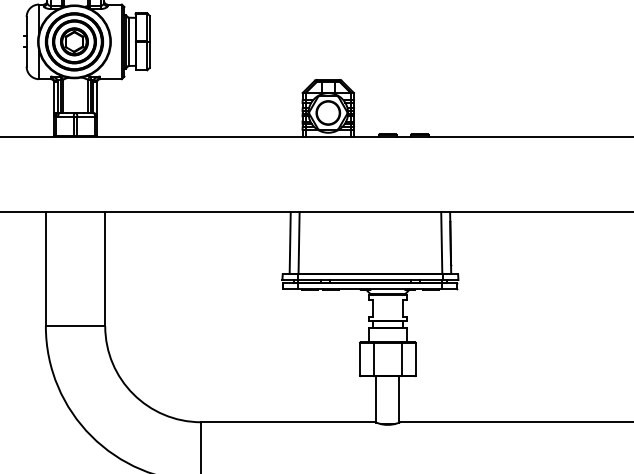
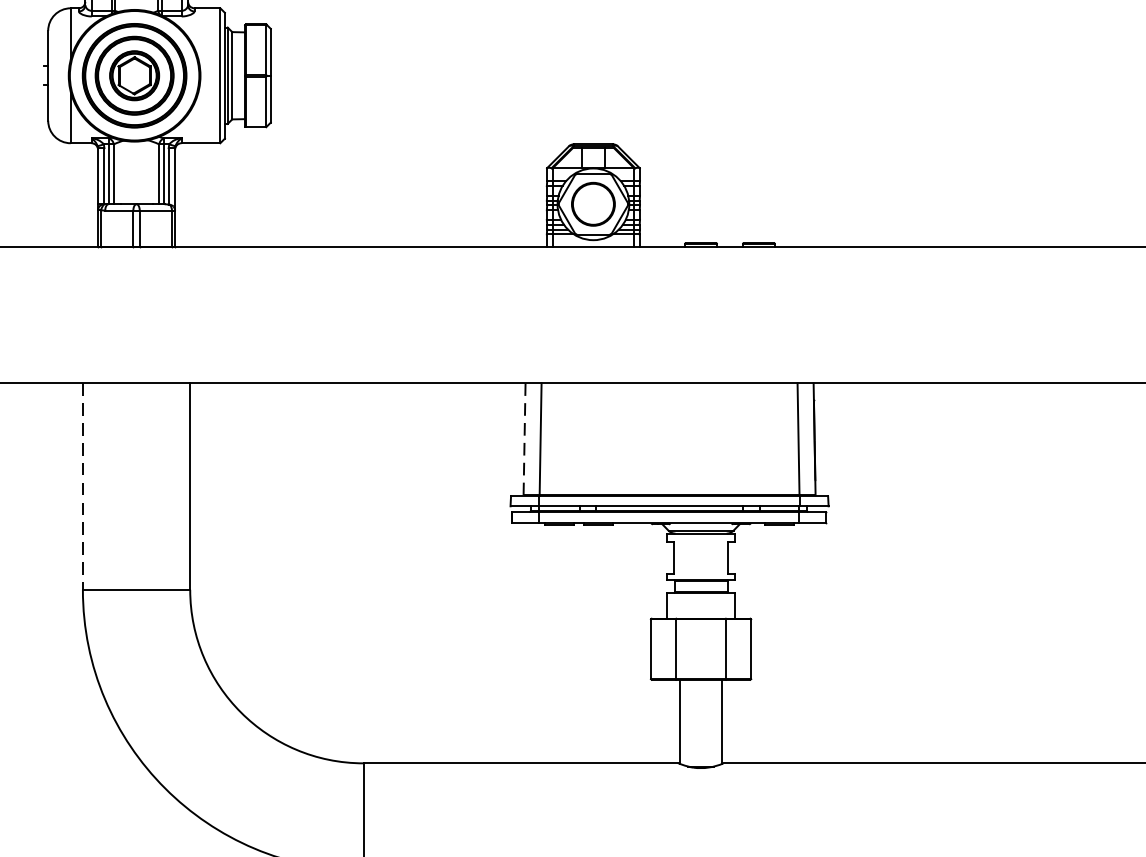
line: (290, 243) -> (525, 440), solid -> dashed
line: (45, 269) -> (82, 487), solid -> dashed

